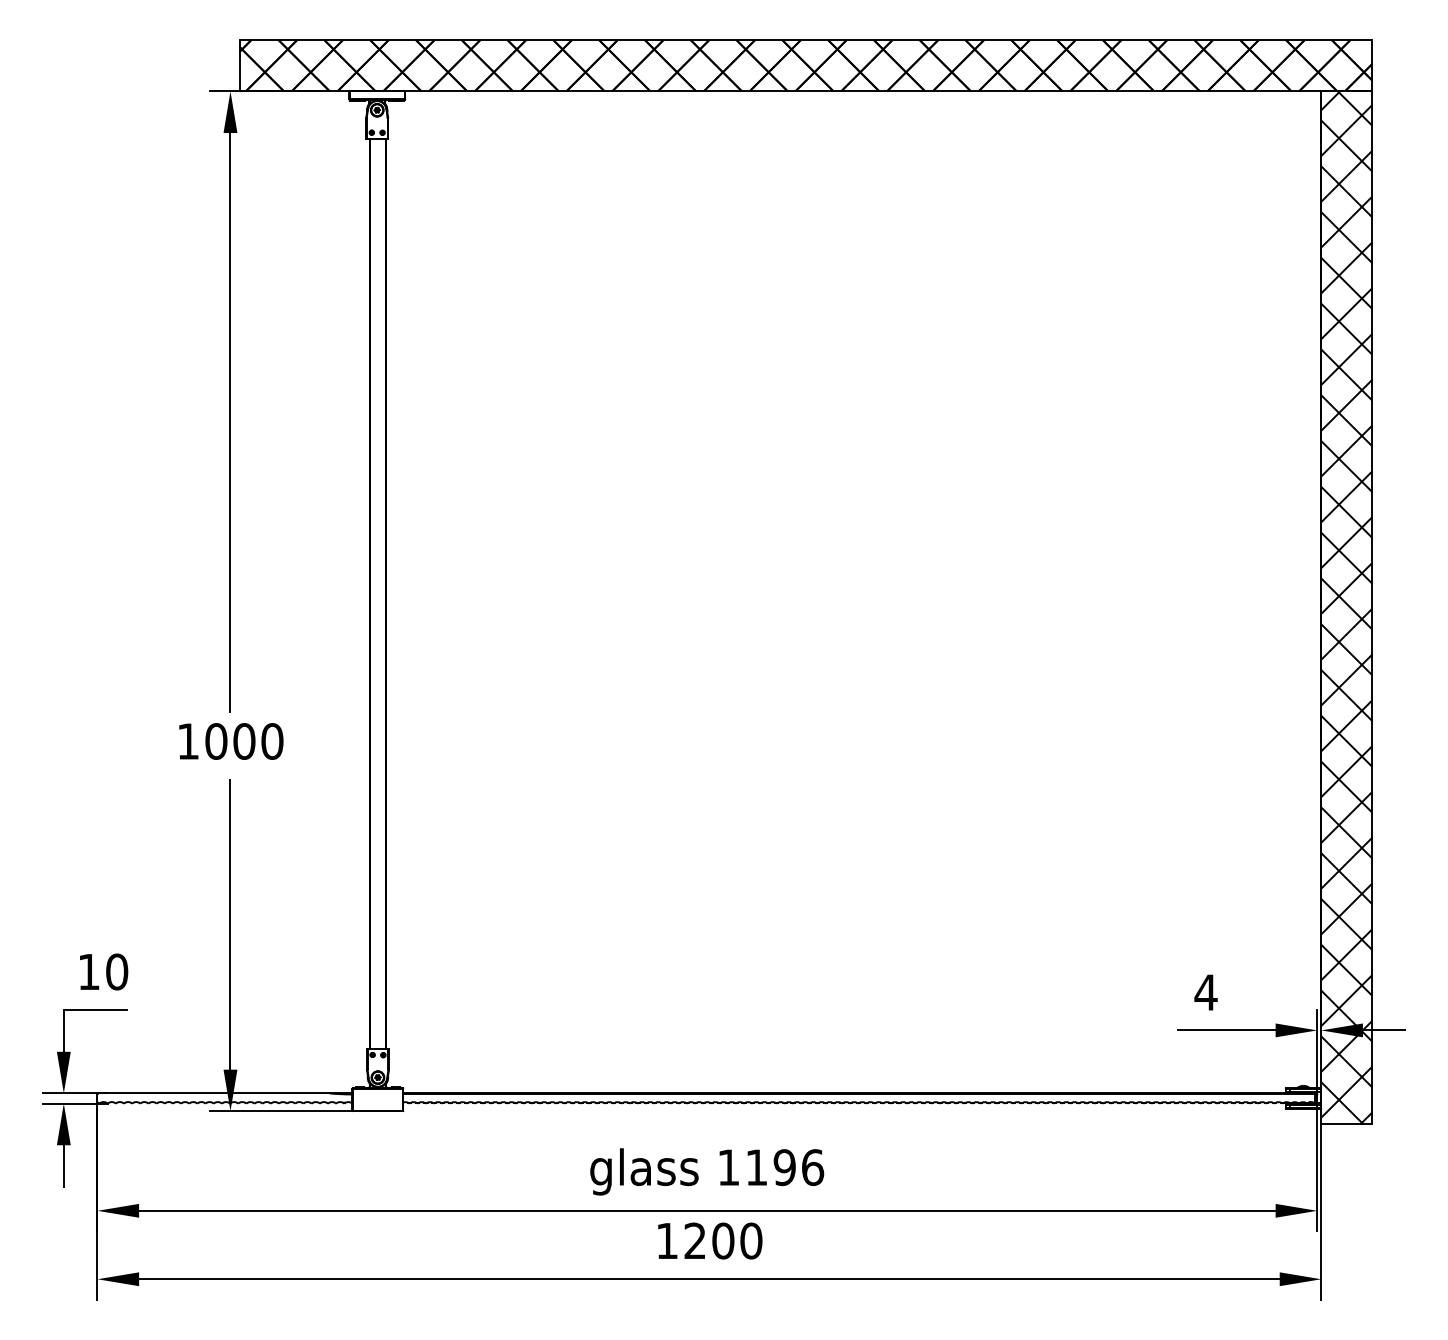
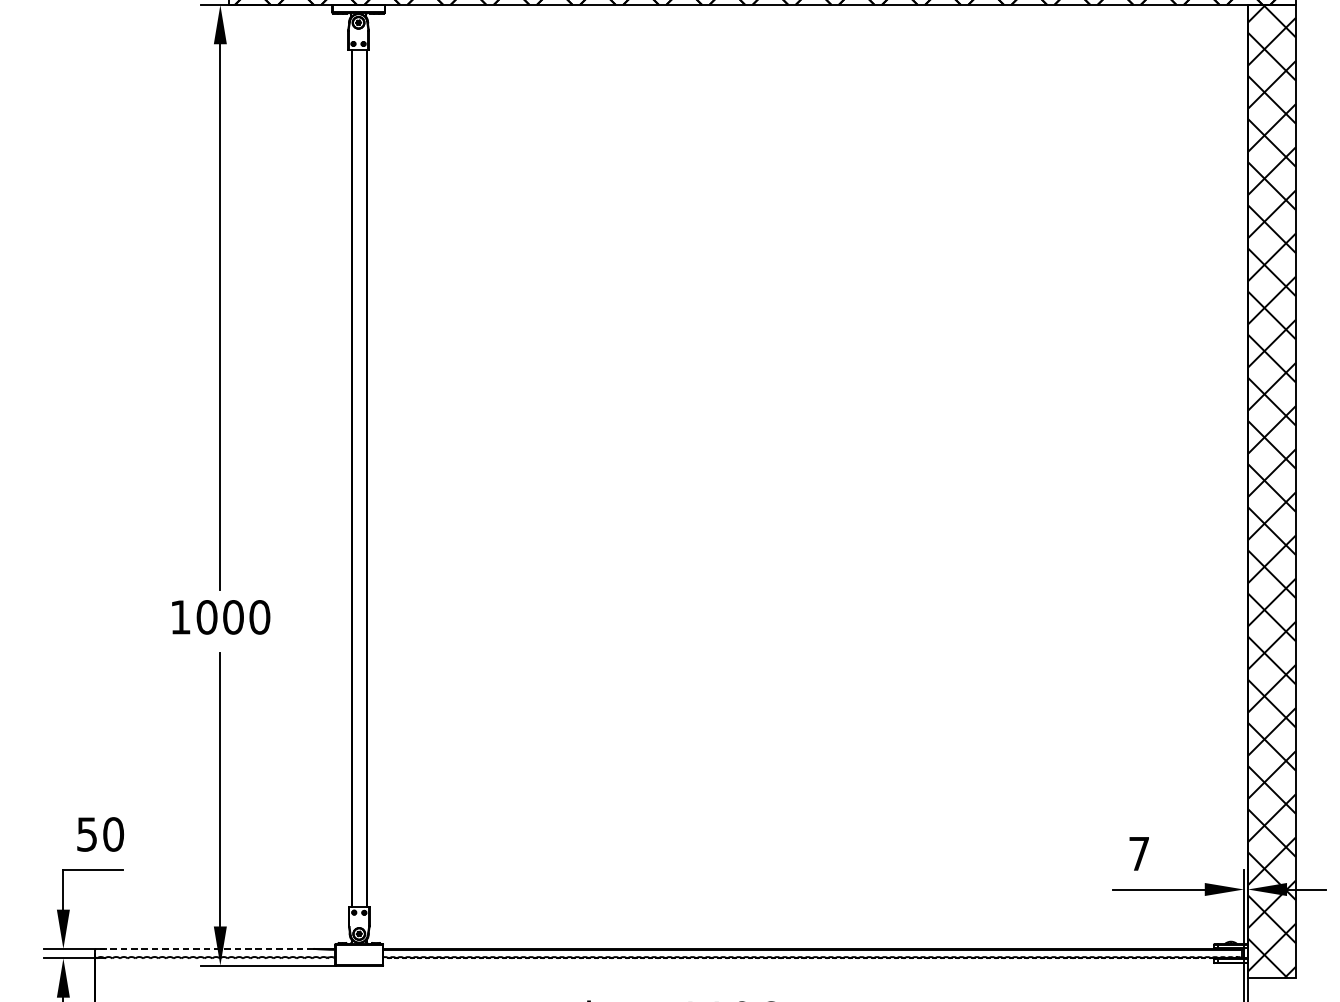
text: (88, 972) -> (86, 834), 10 -> 50
text: (1205, 992) -> (1138, 853), 4 -> 7
line: (214, 1093) -> (205, 948), solid -> dashed

